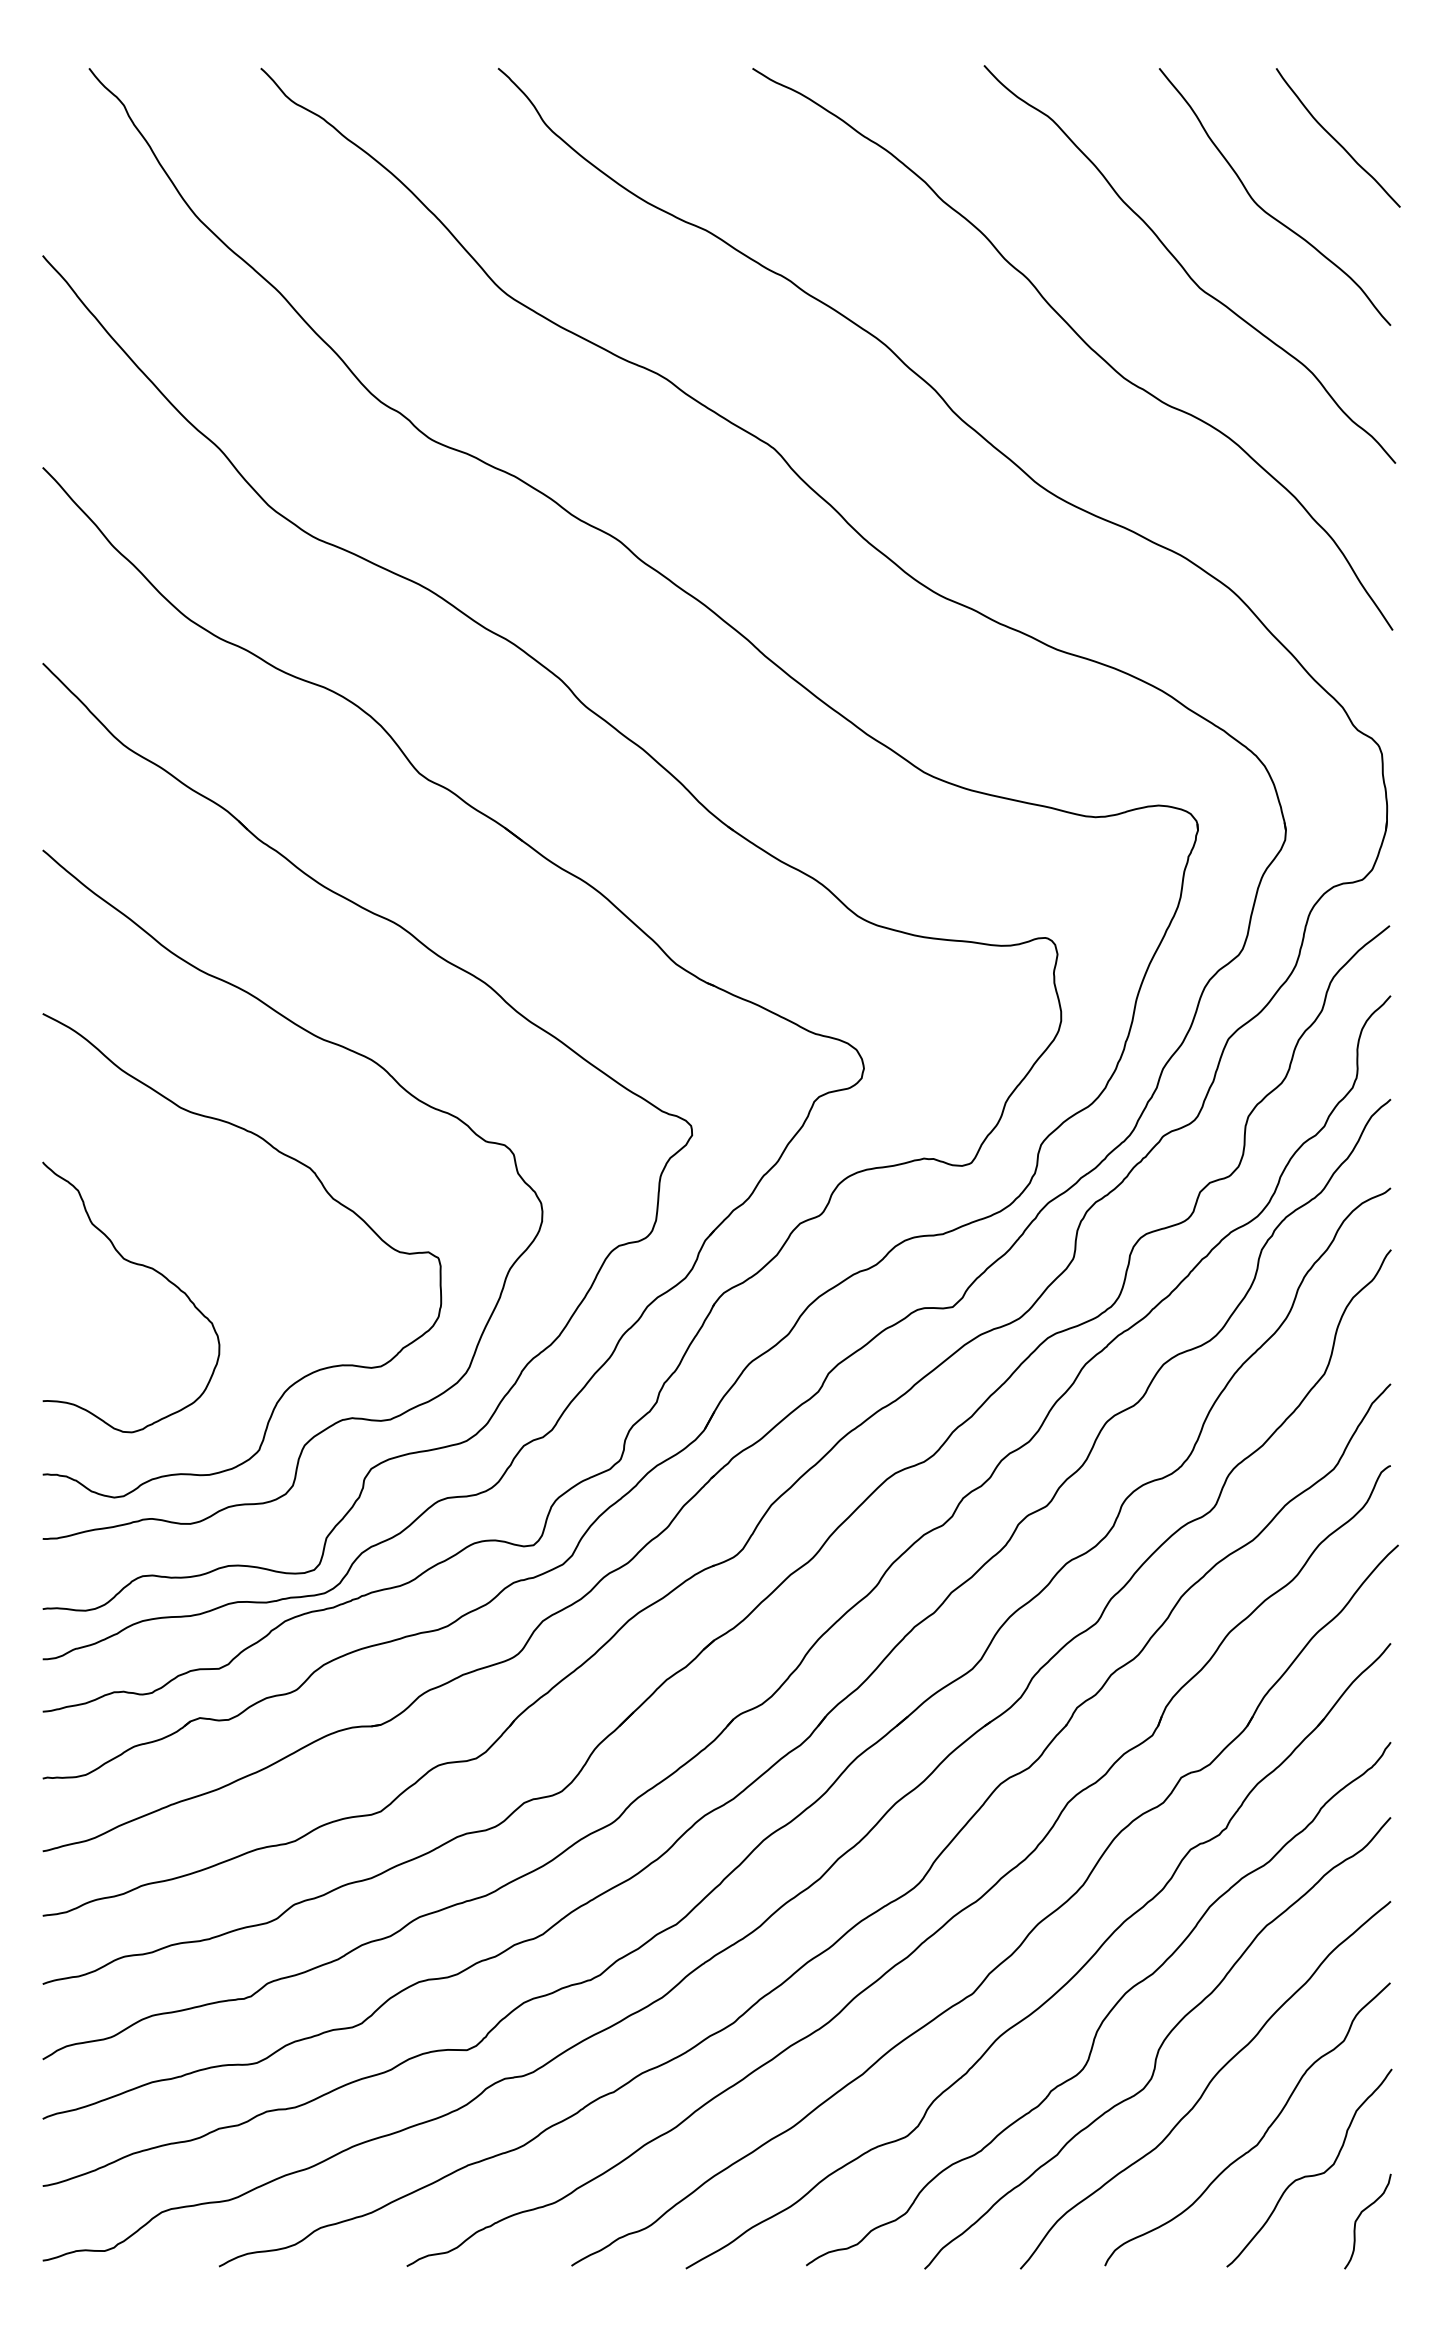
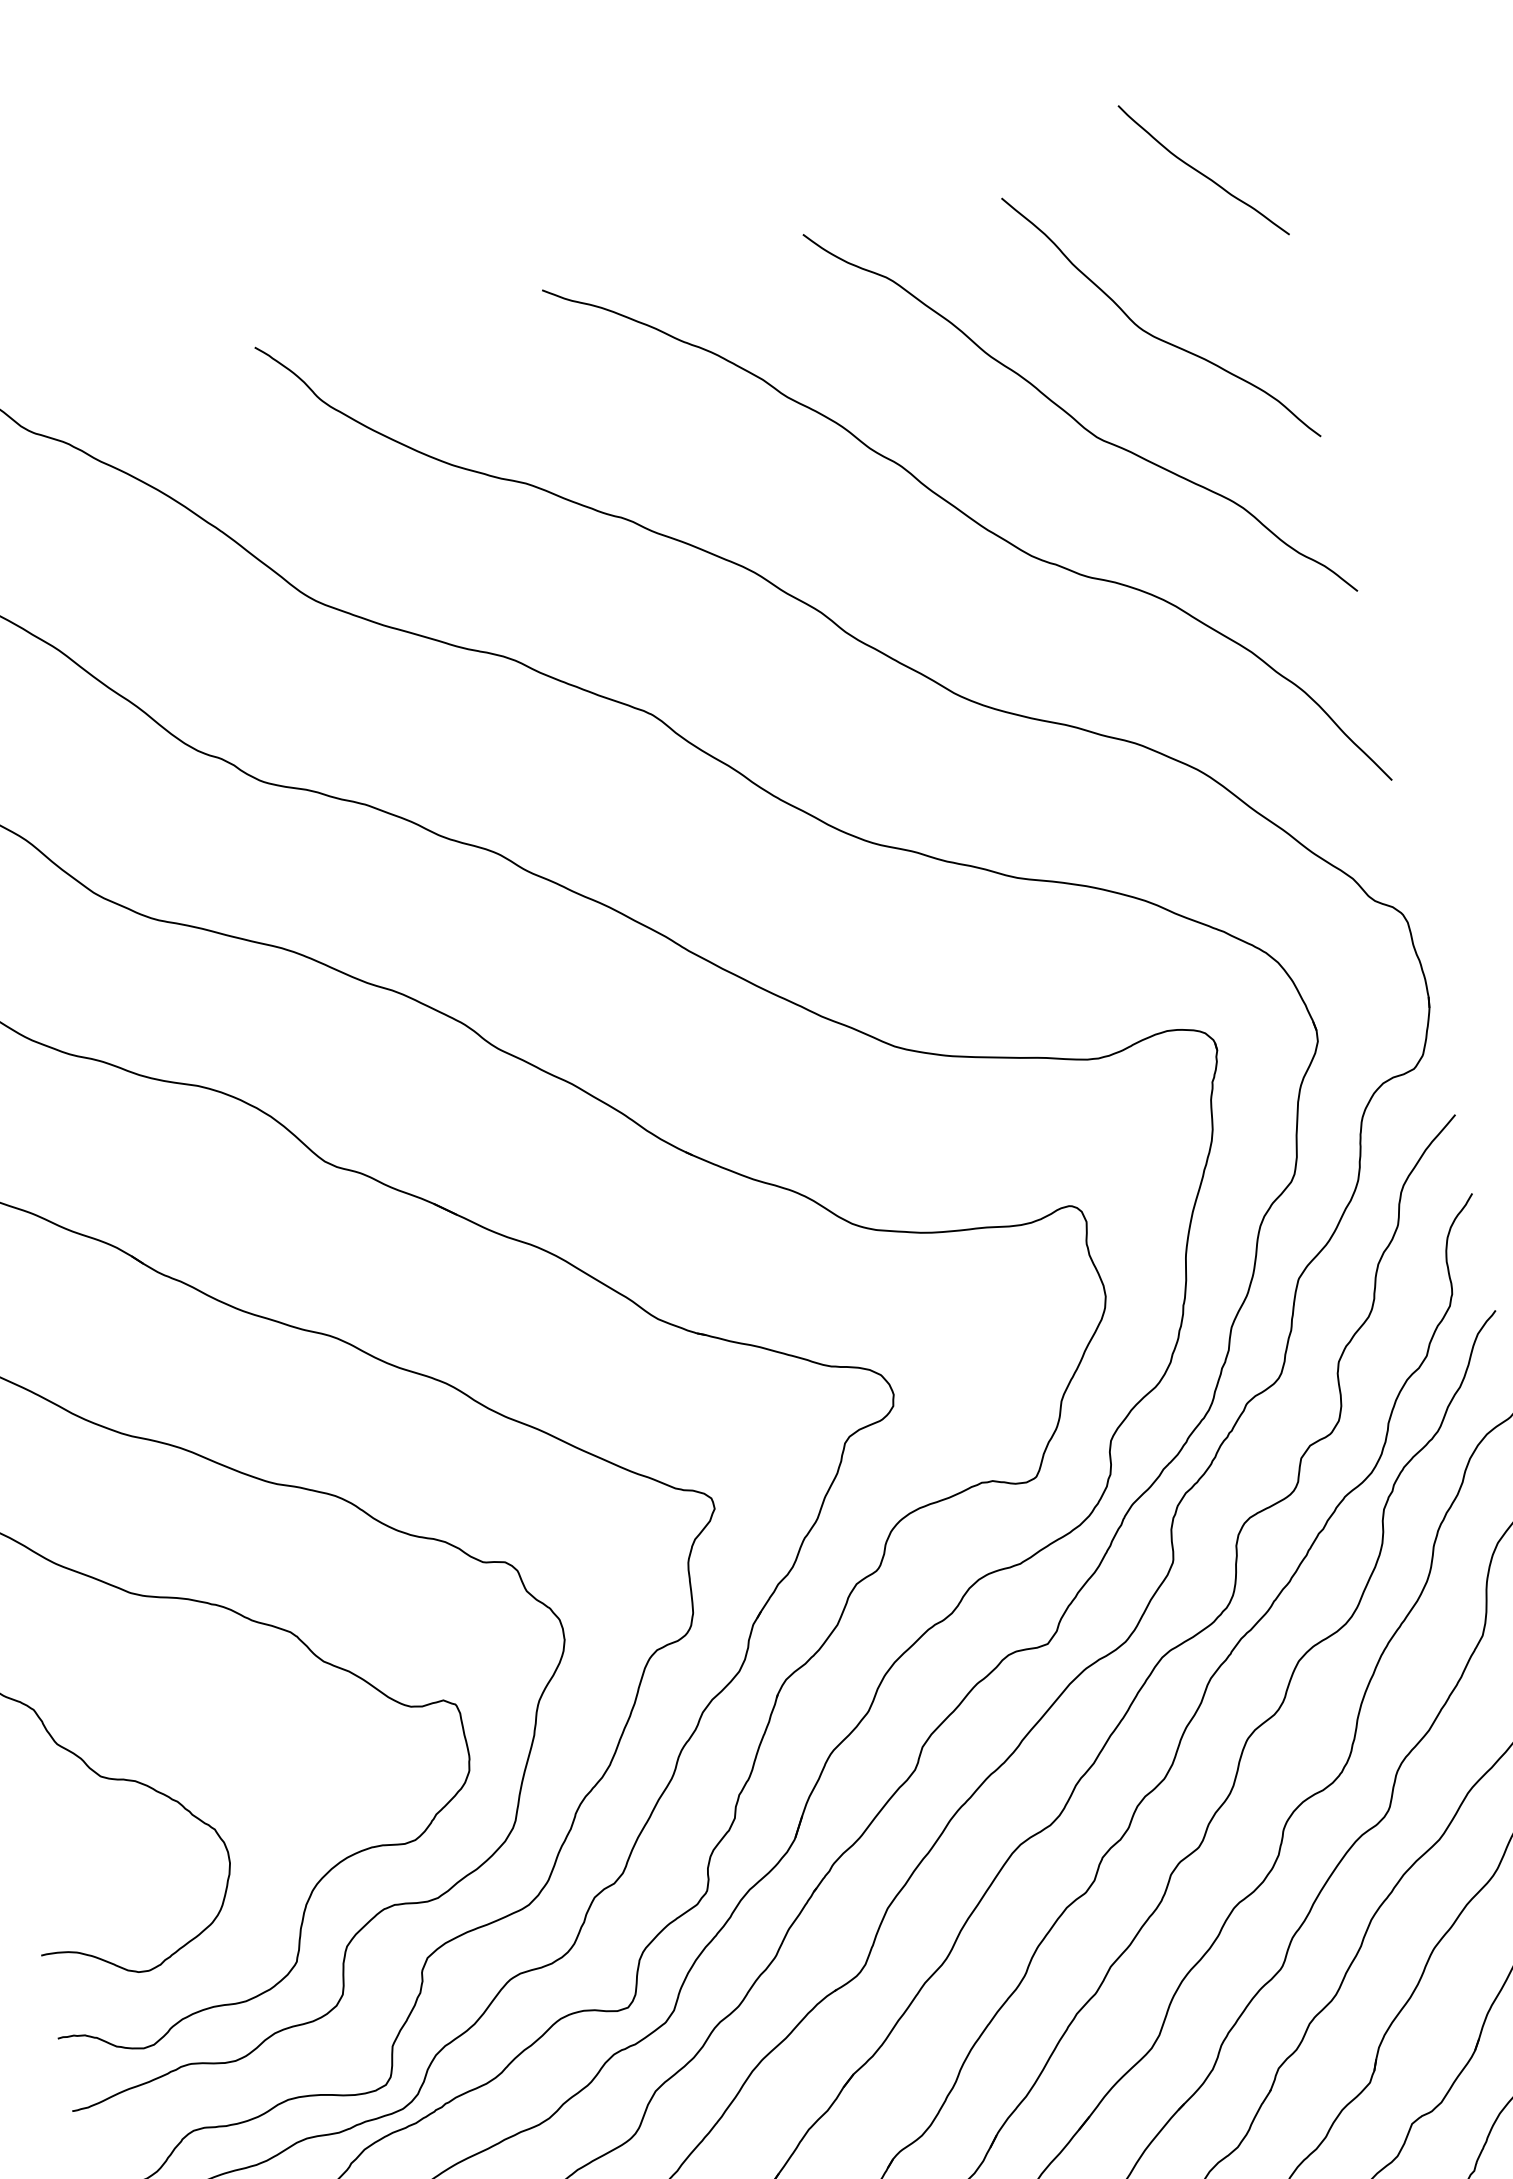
curve: (1336, 139) -> (1202, 172), moved

